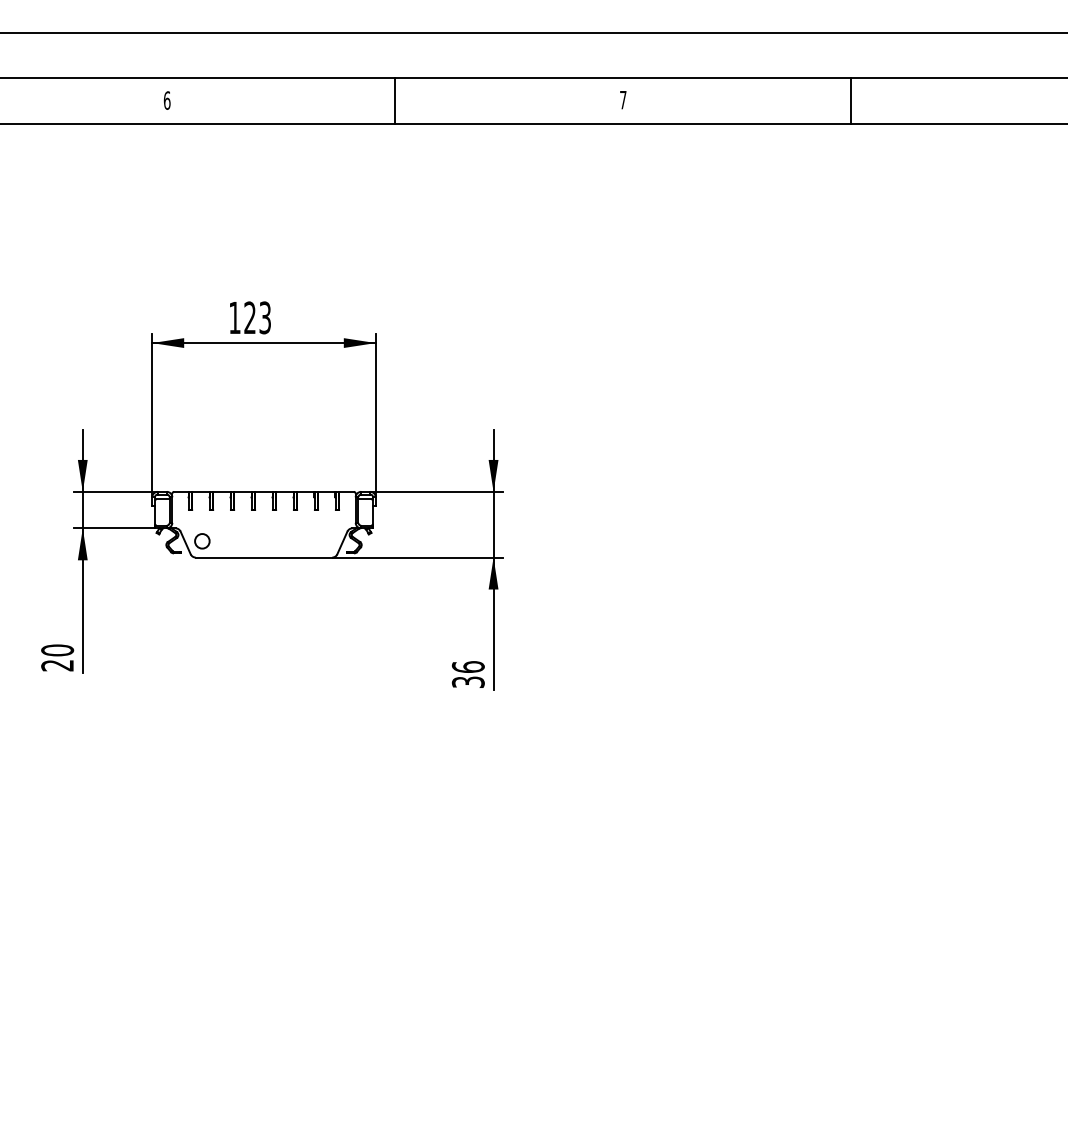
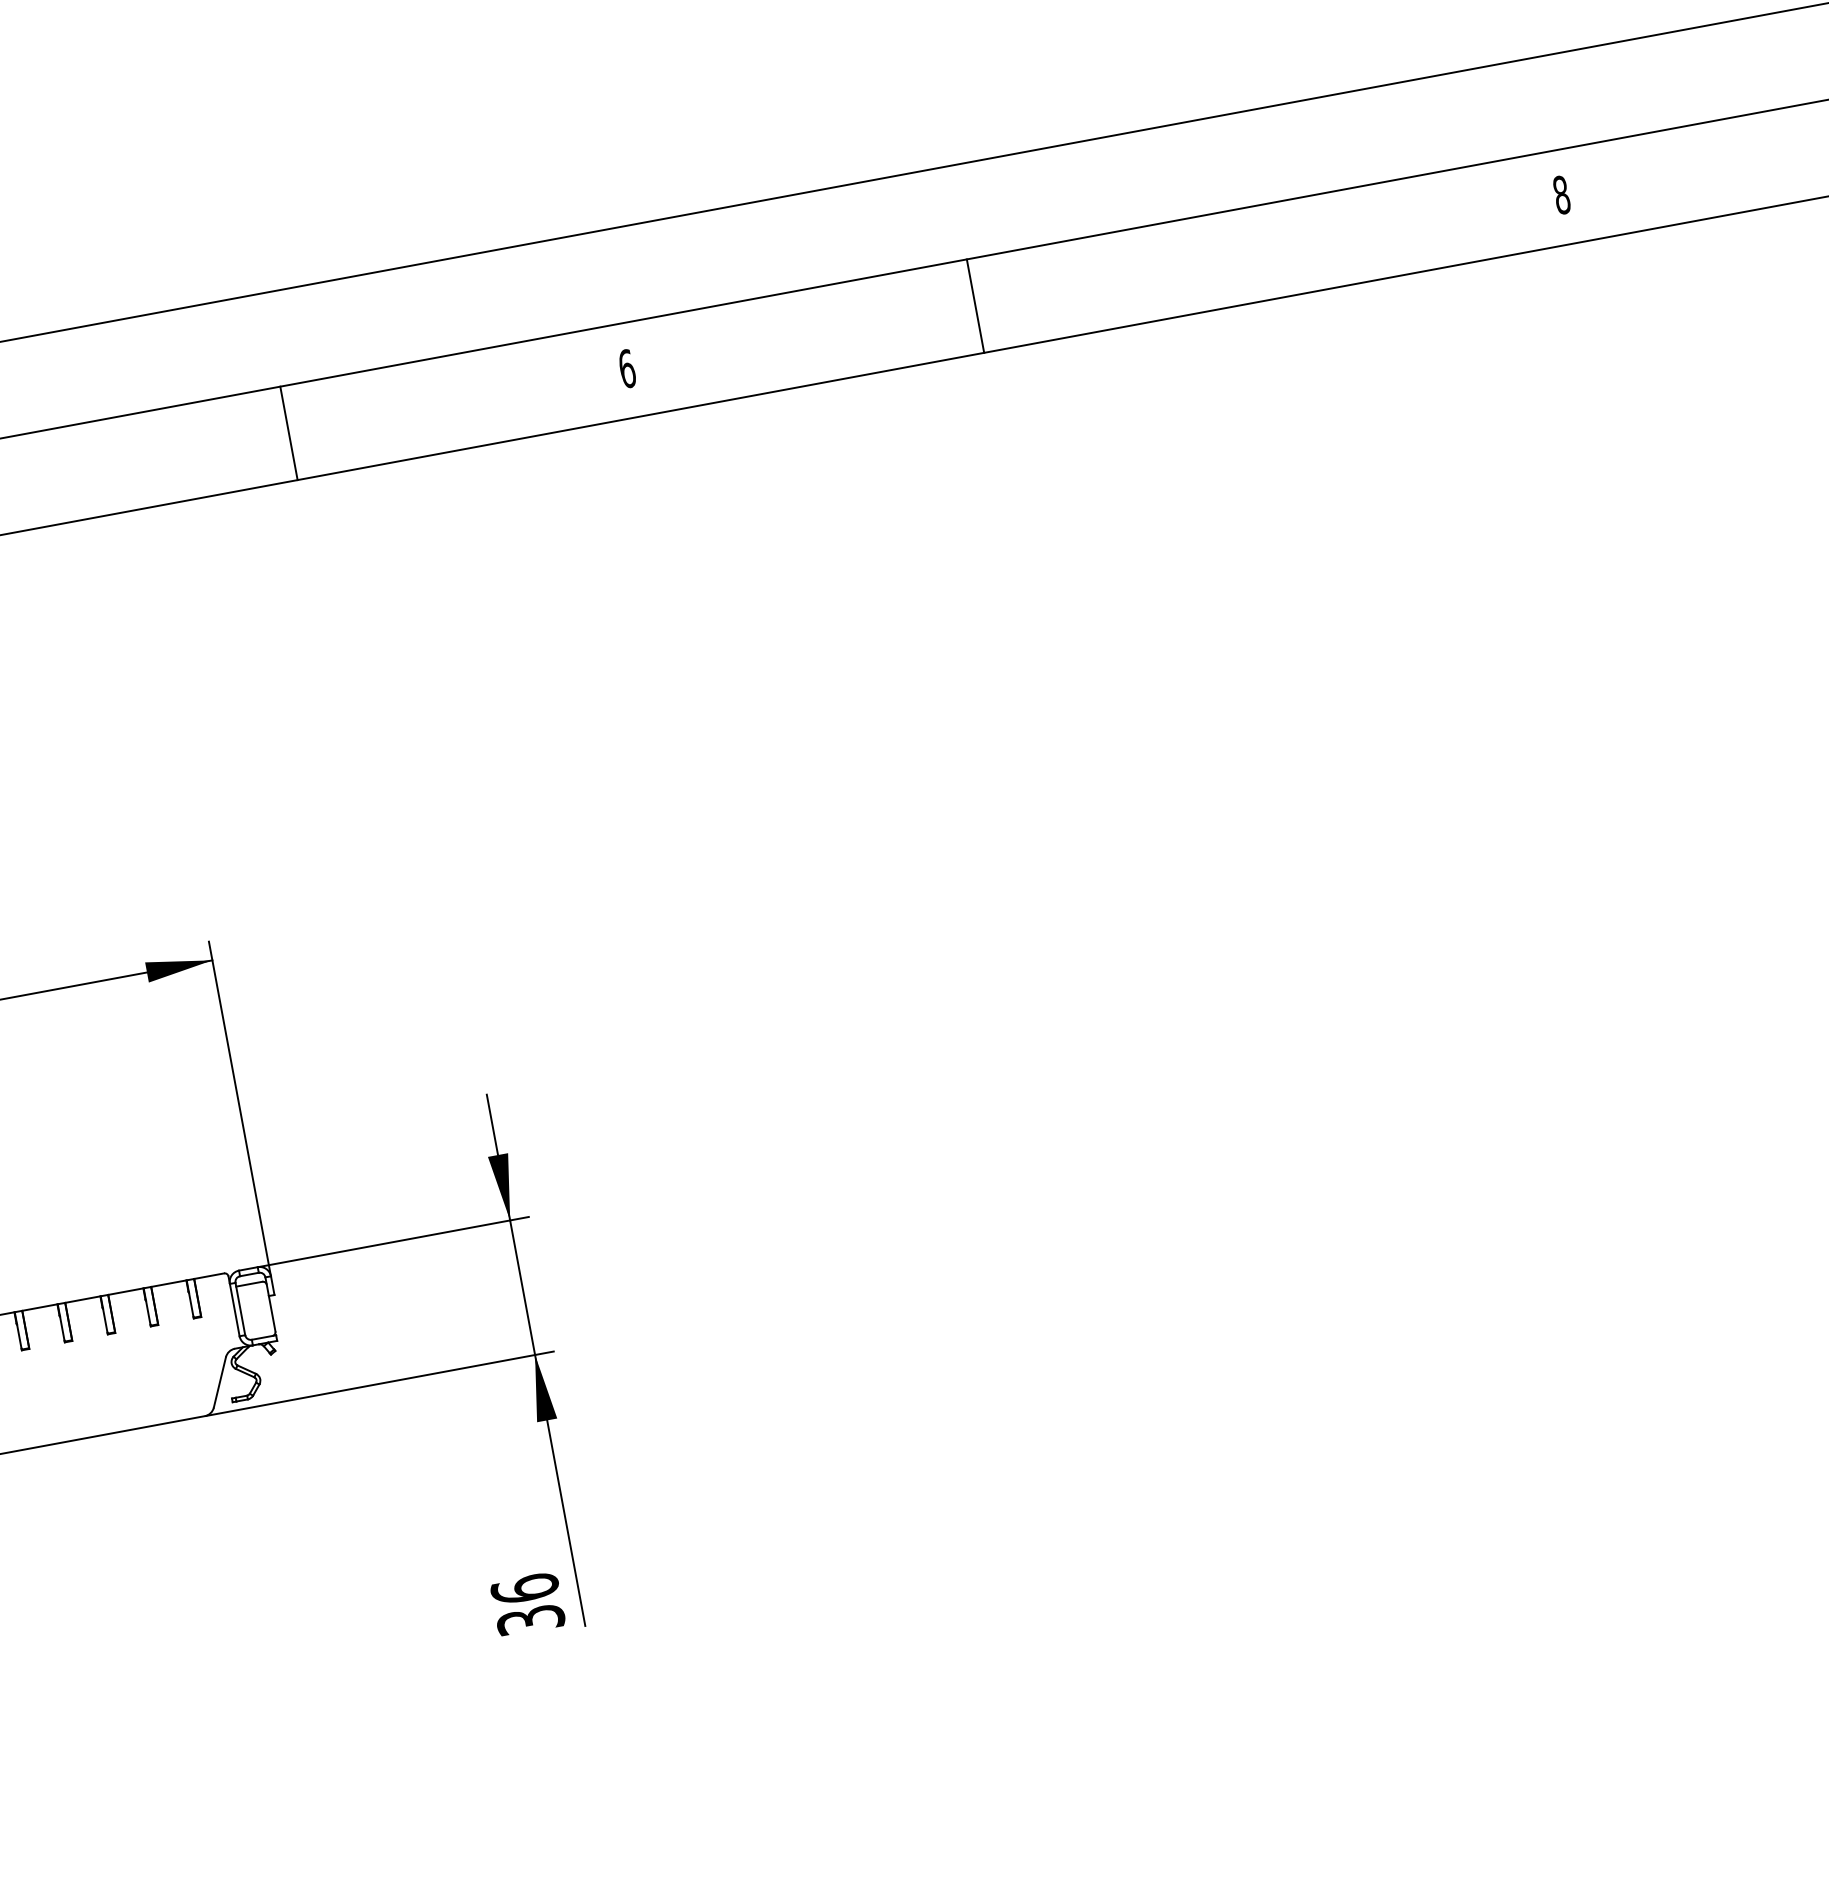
text: (623, 99) -> (627, 367), 7 -> 6
line: (395, 100) -> (289, 432), moved
line: (851, 100) -> (975, 304), moved

